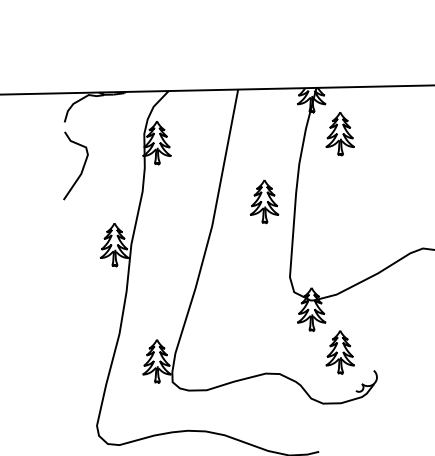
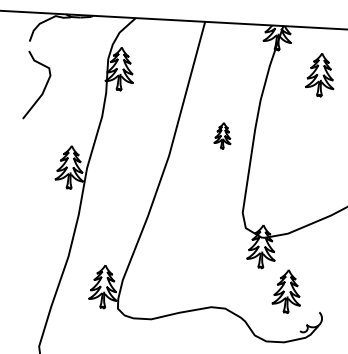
part: (339, 134) -> (319, 75), moved
part: (264, 201) -> (223, 135), size x0.6

